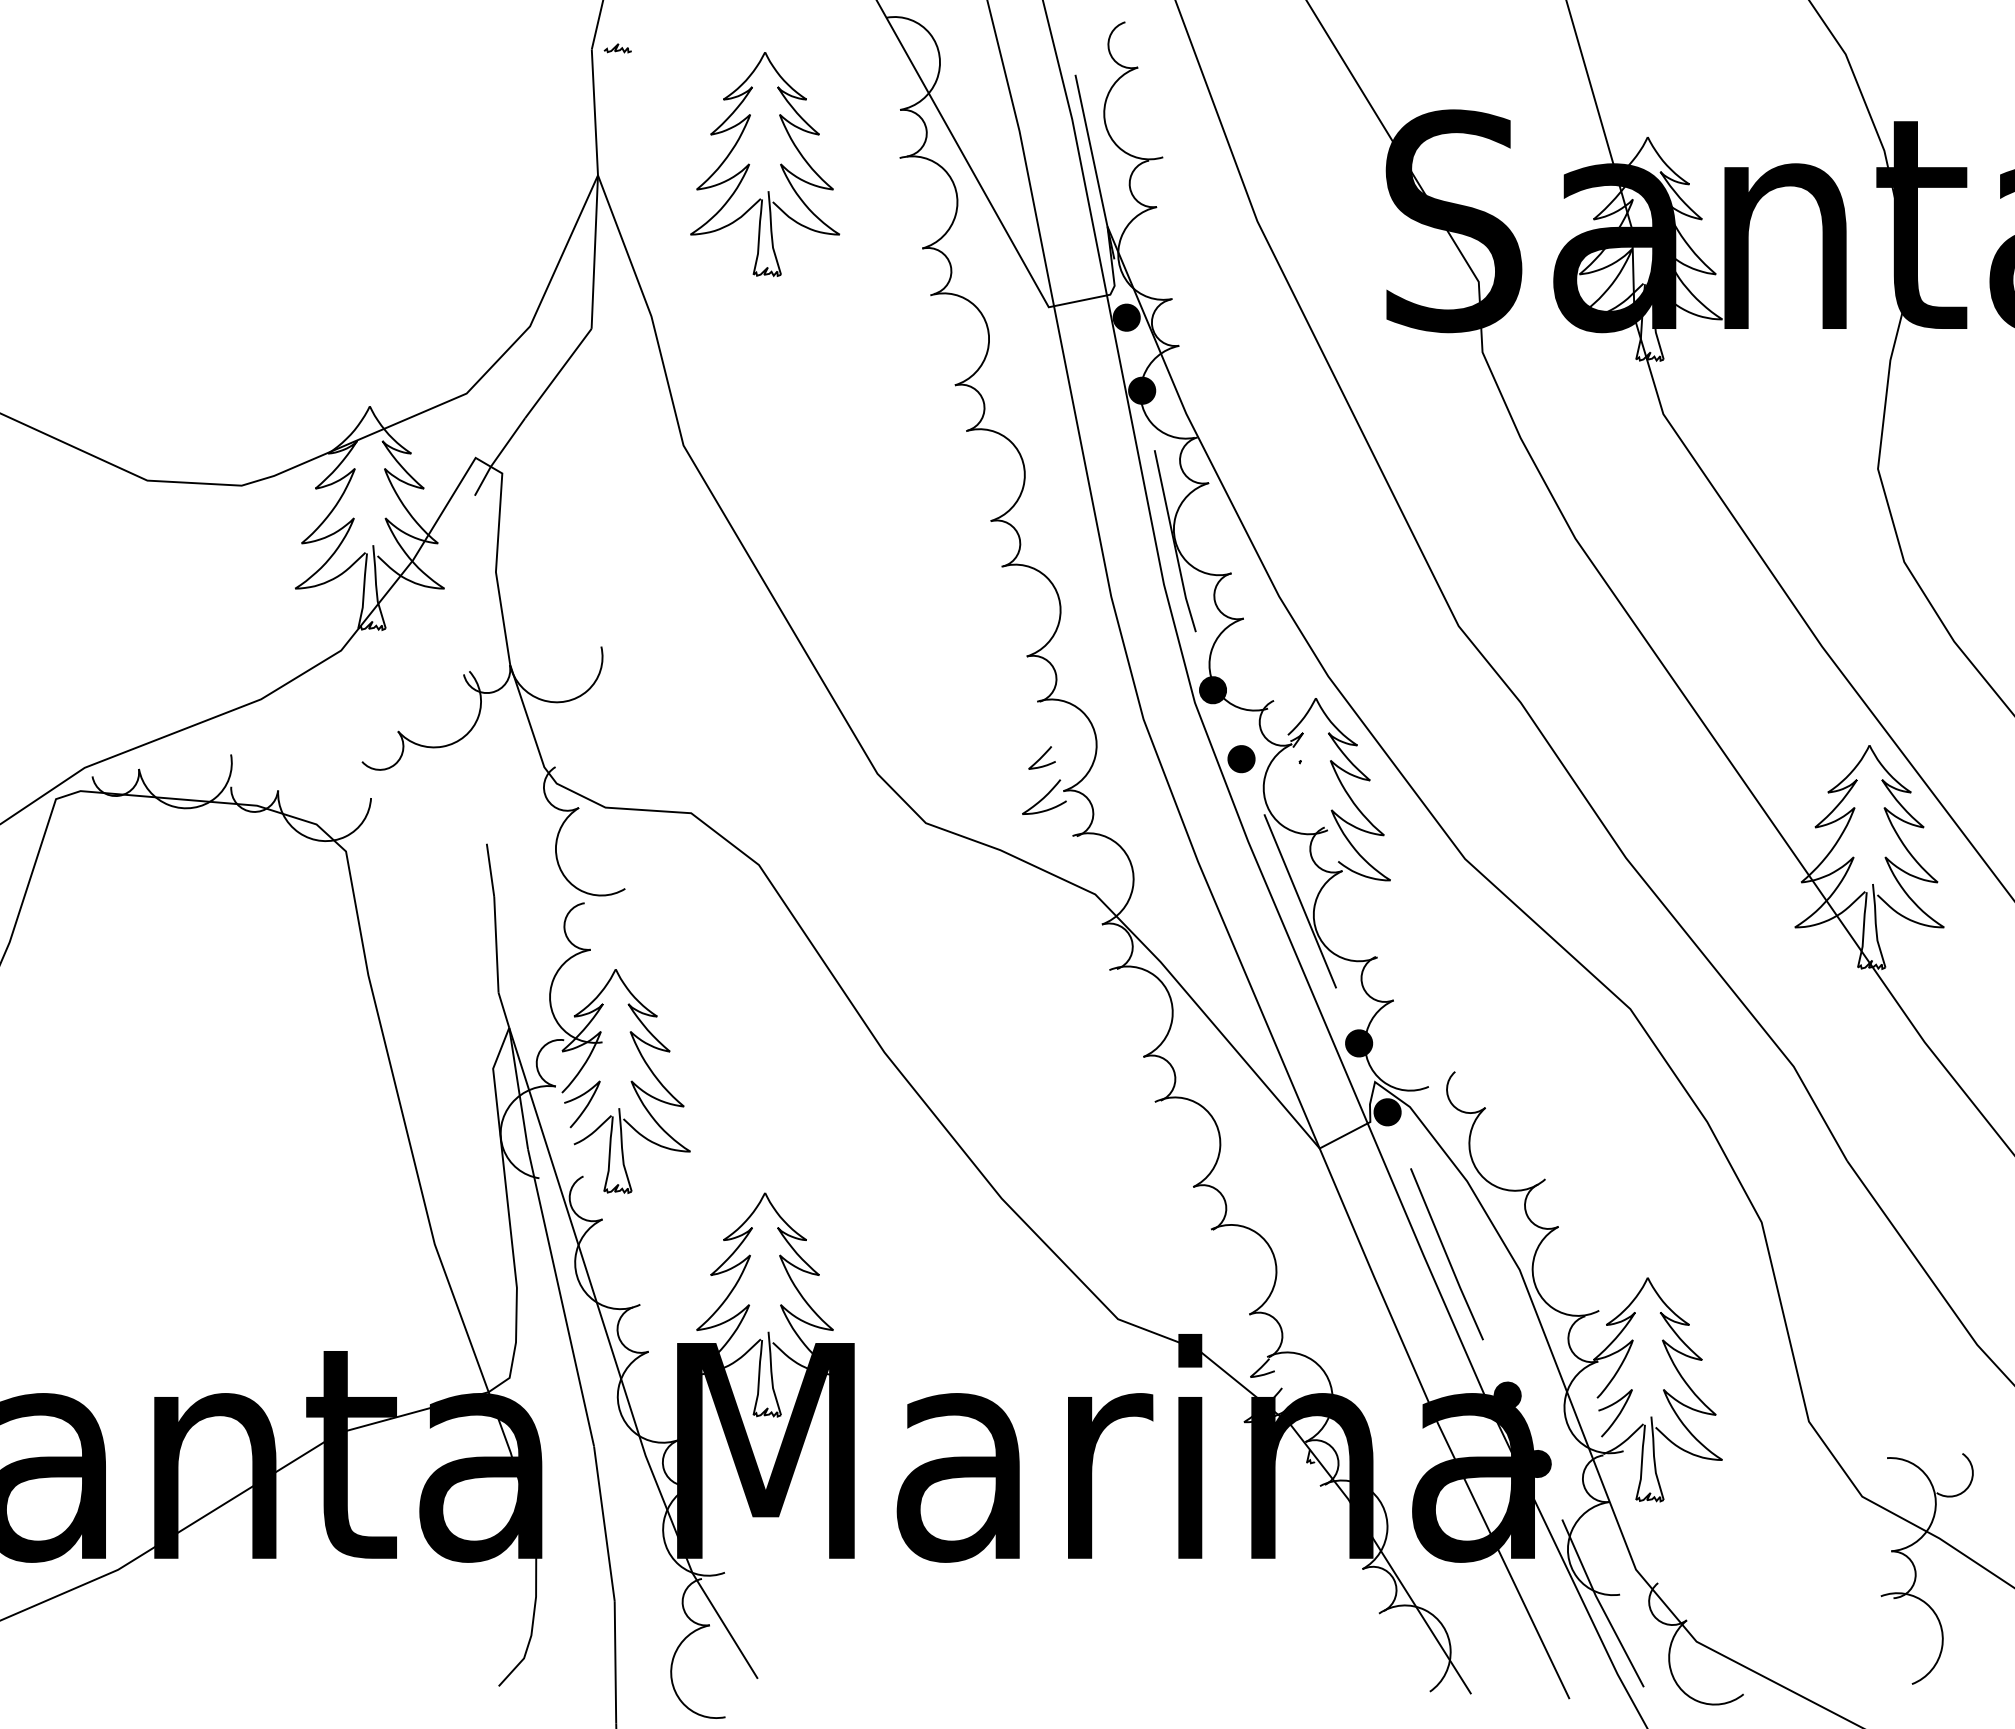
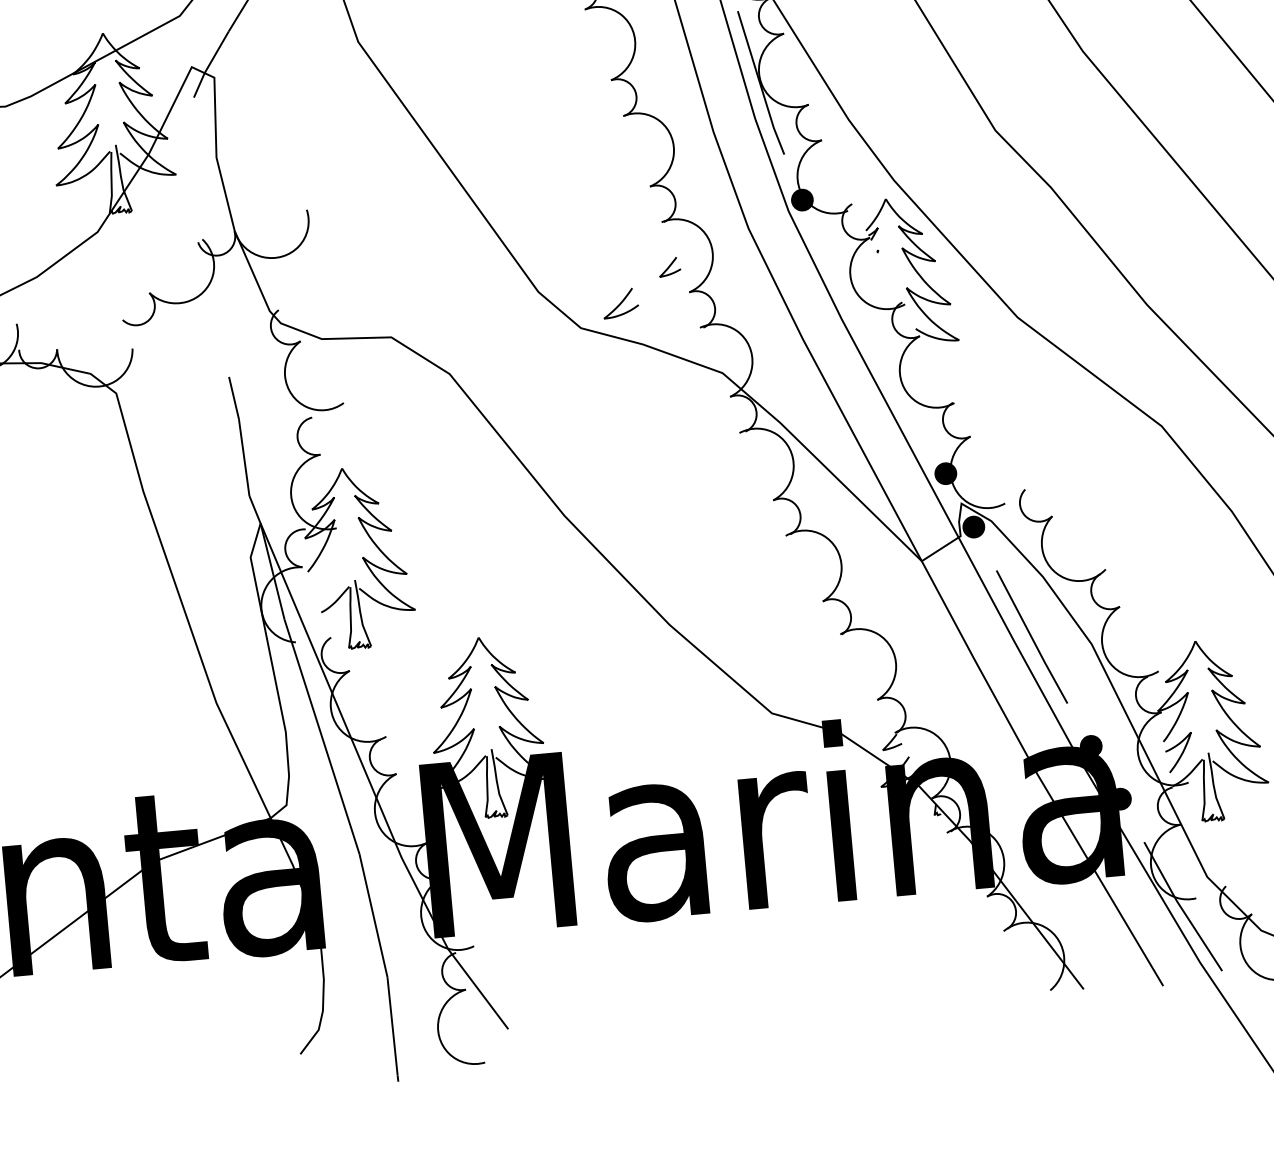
part: (1241, 759) -> (830, 253), removed
curve: (1044, 796) -> (620, 302), moved
line: (1299, 901) -> (887, 363), removed
curve: (585, 1106) -> (327, 581), removed

